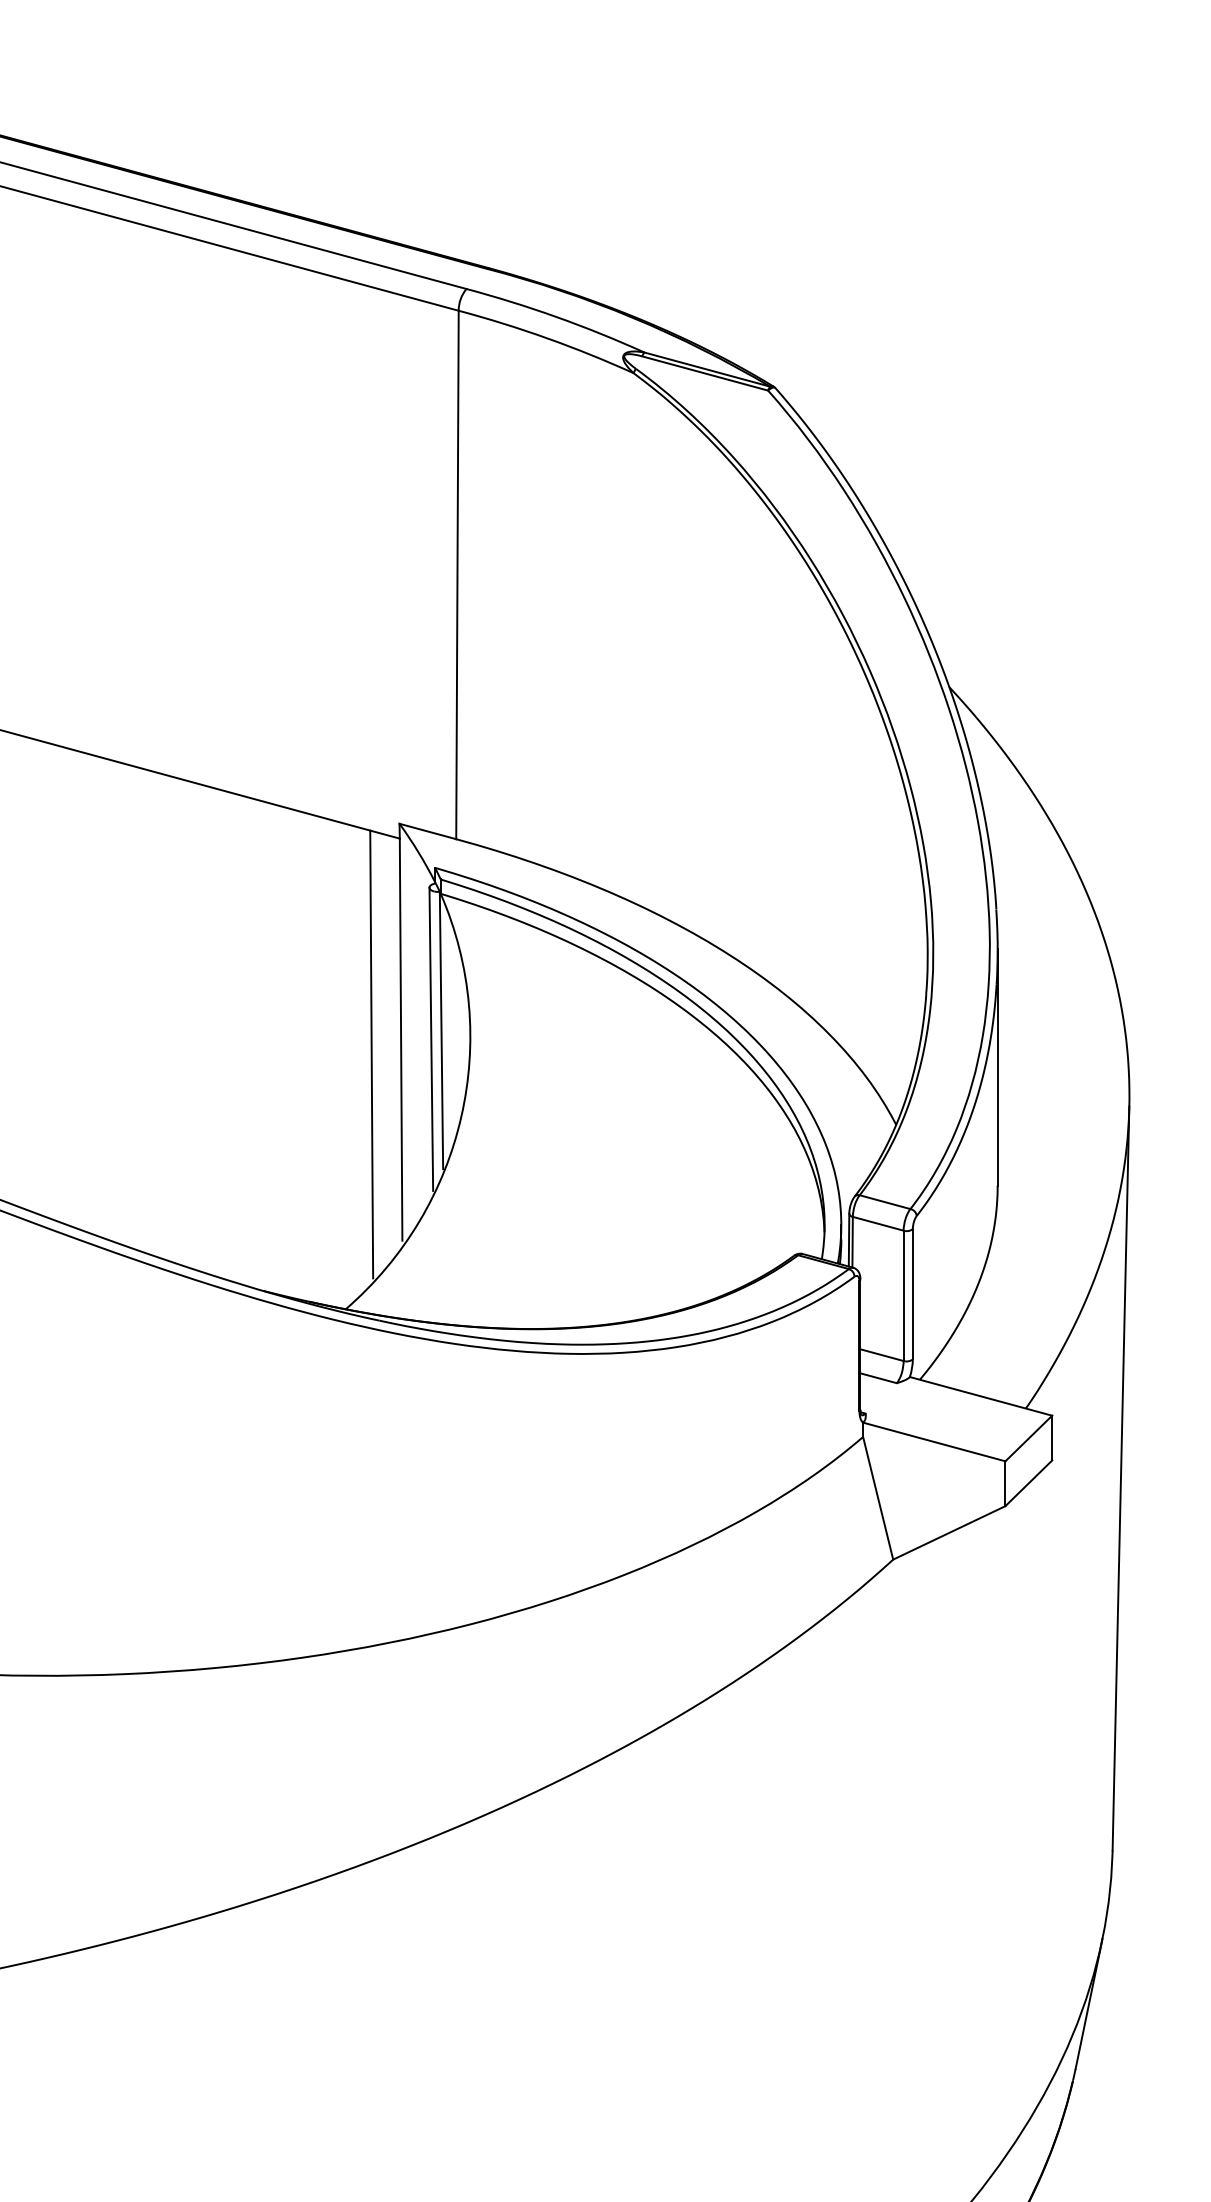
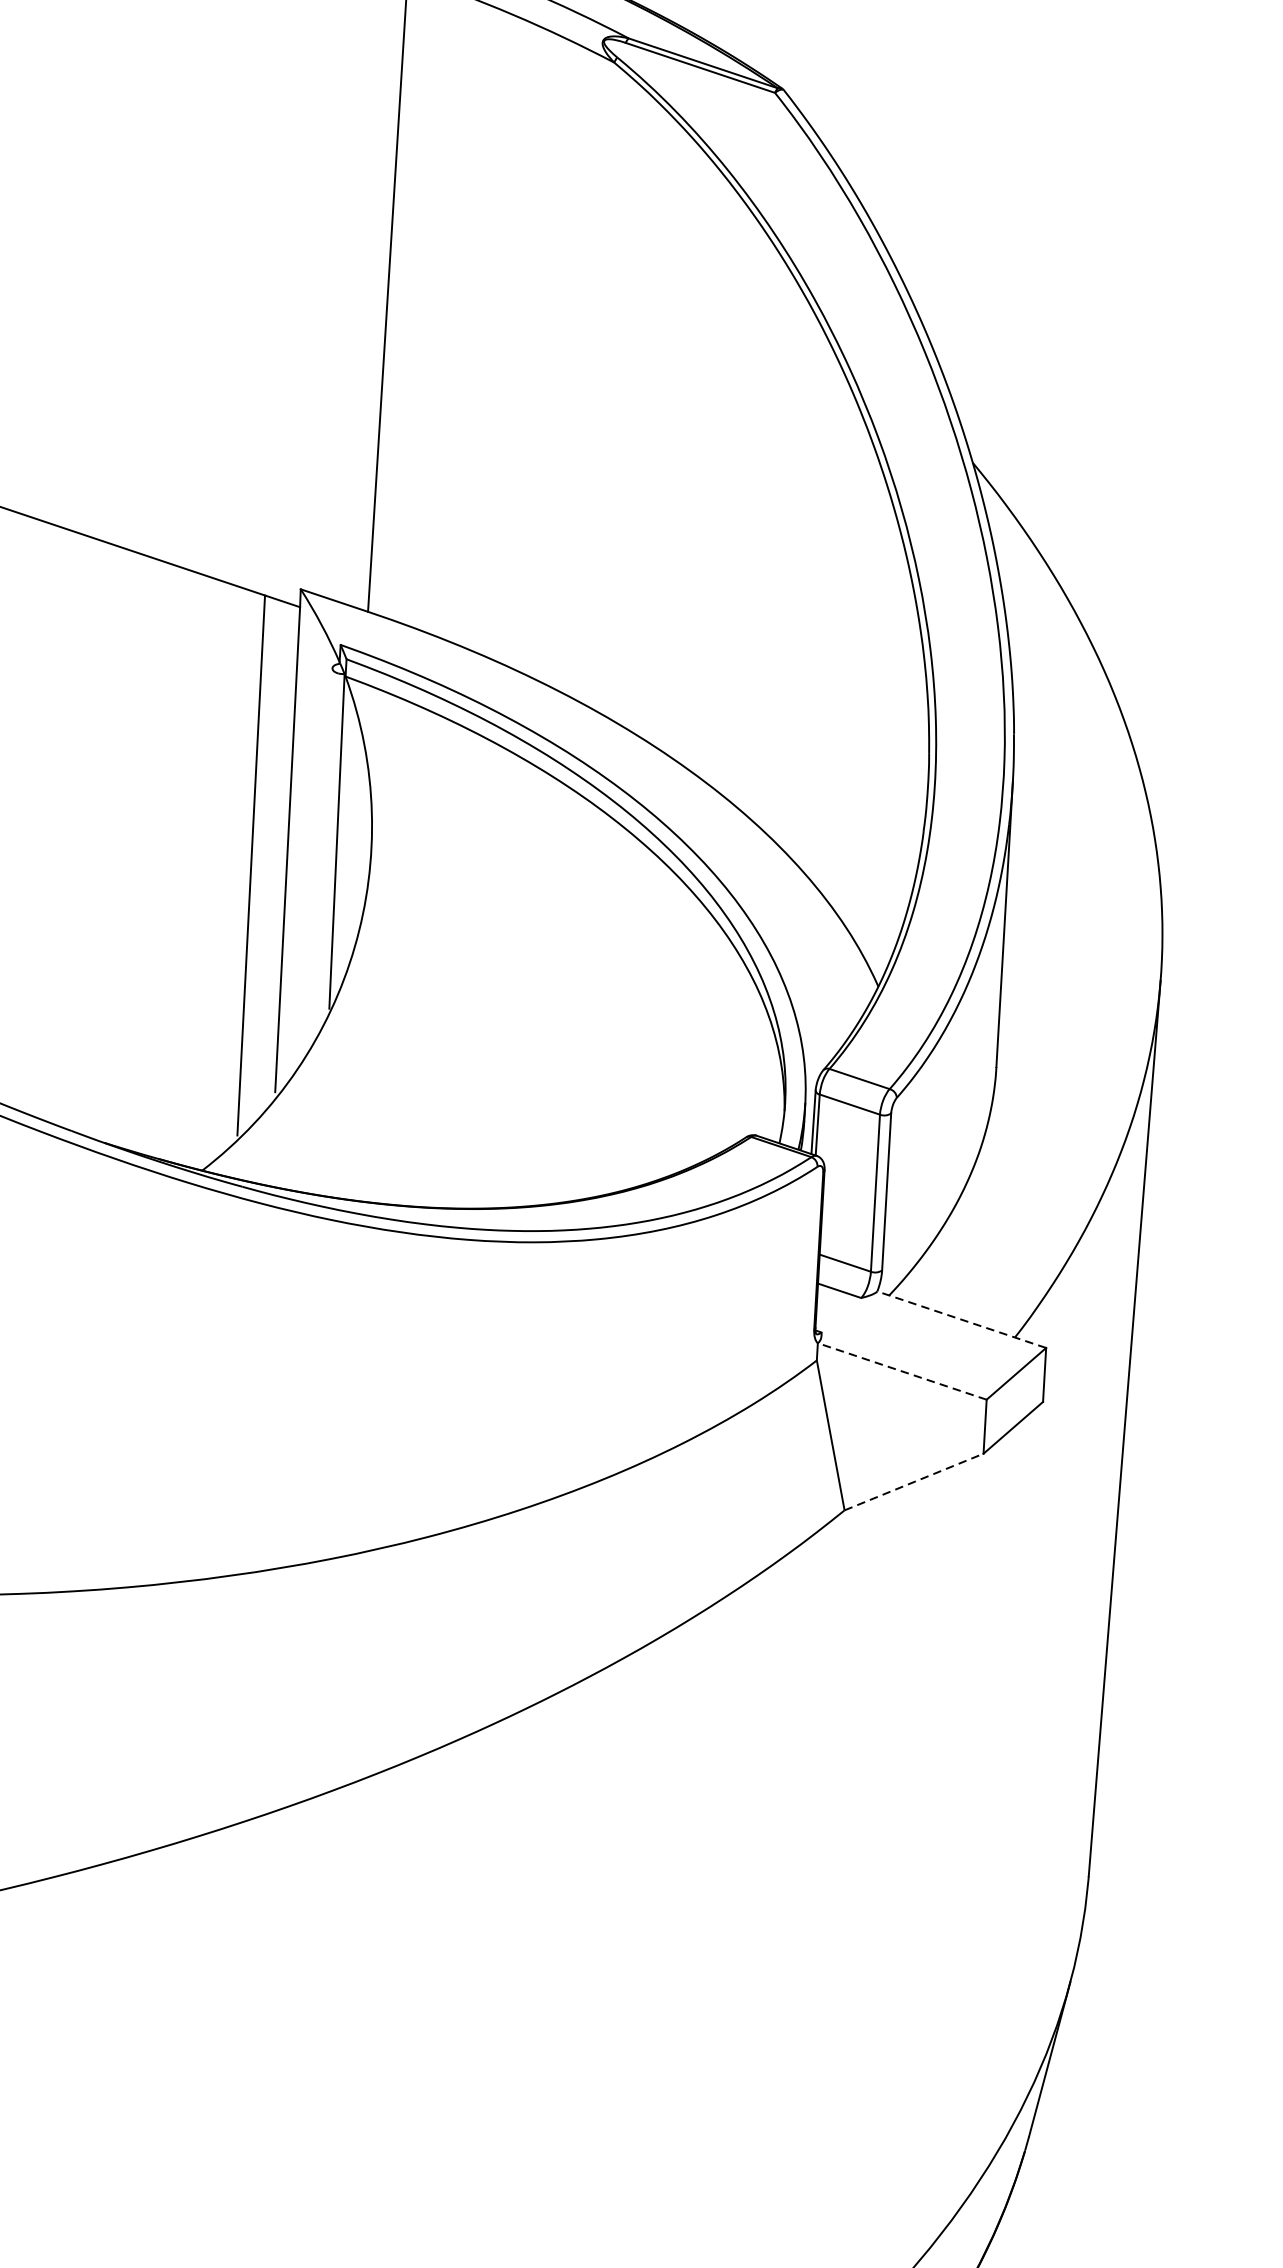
line: (431, 1038) -> (324, 850), removed
line: (981, 1396) -> (962, 1319), solid -> dashed
line: (934, 1441) -> (902, 1370), solid -> dashed
line: (949, 1532) -> (914, 1481), solid -> dashed

